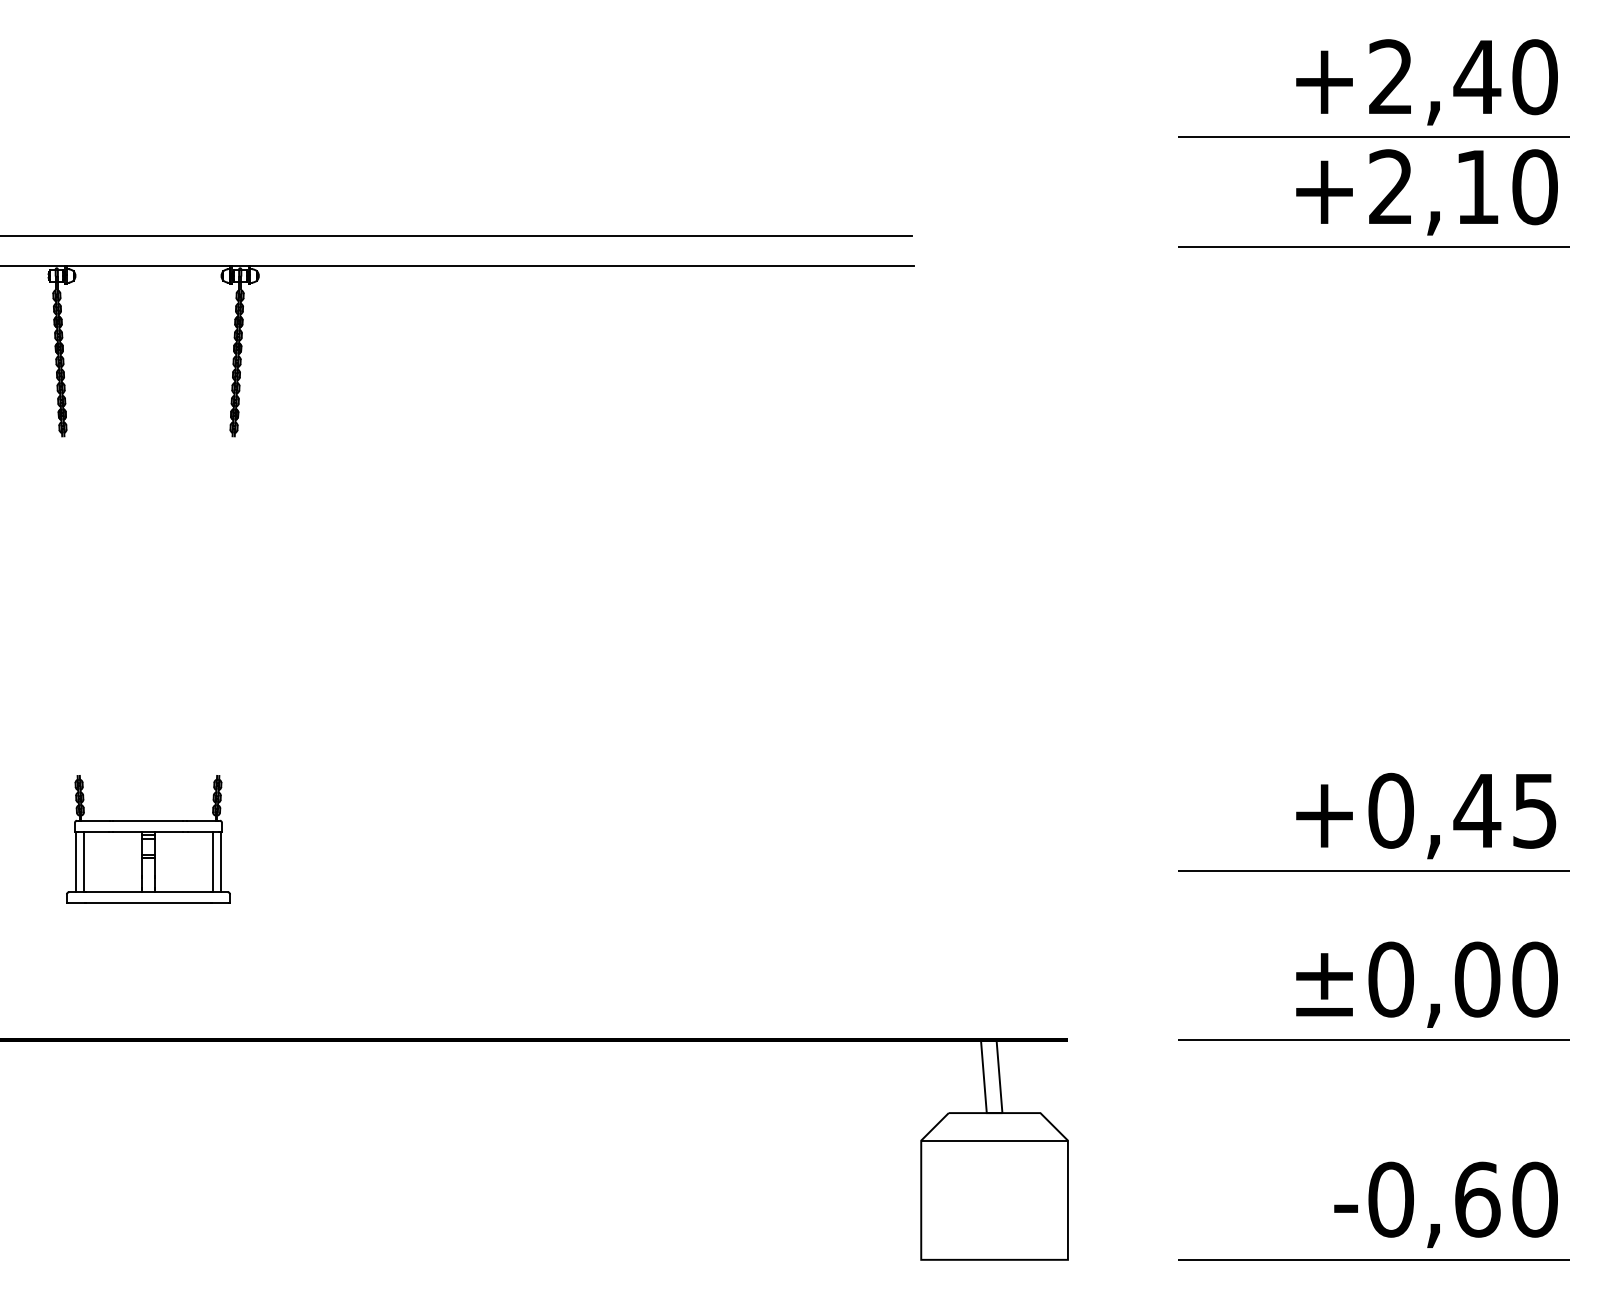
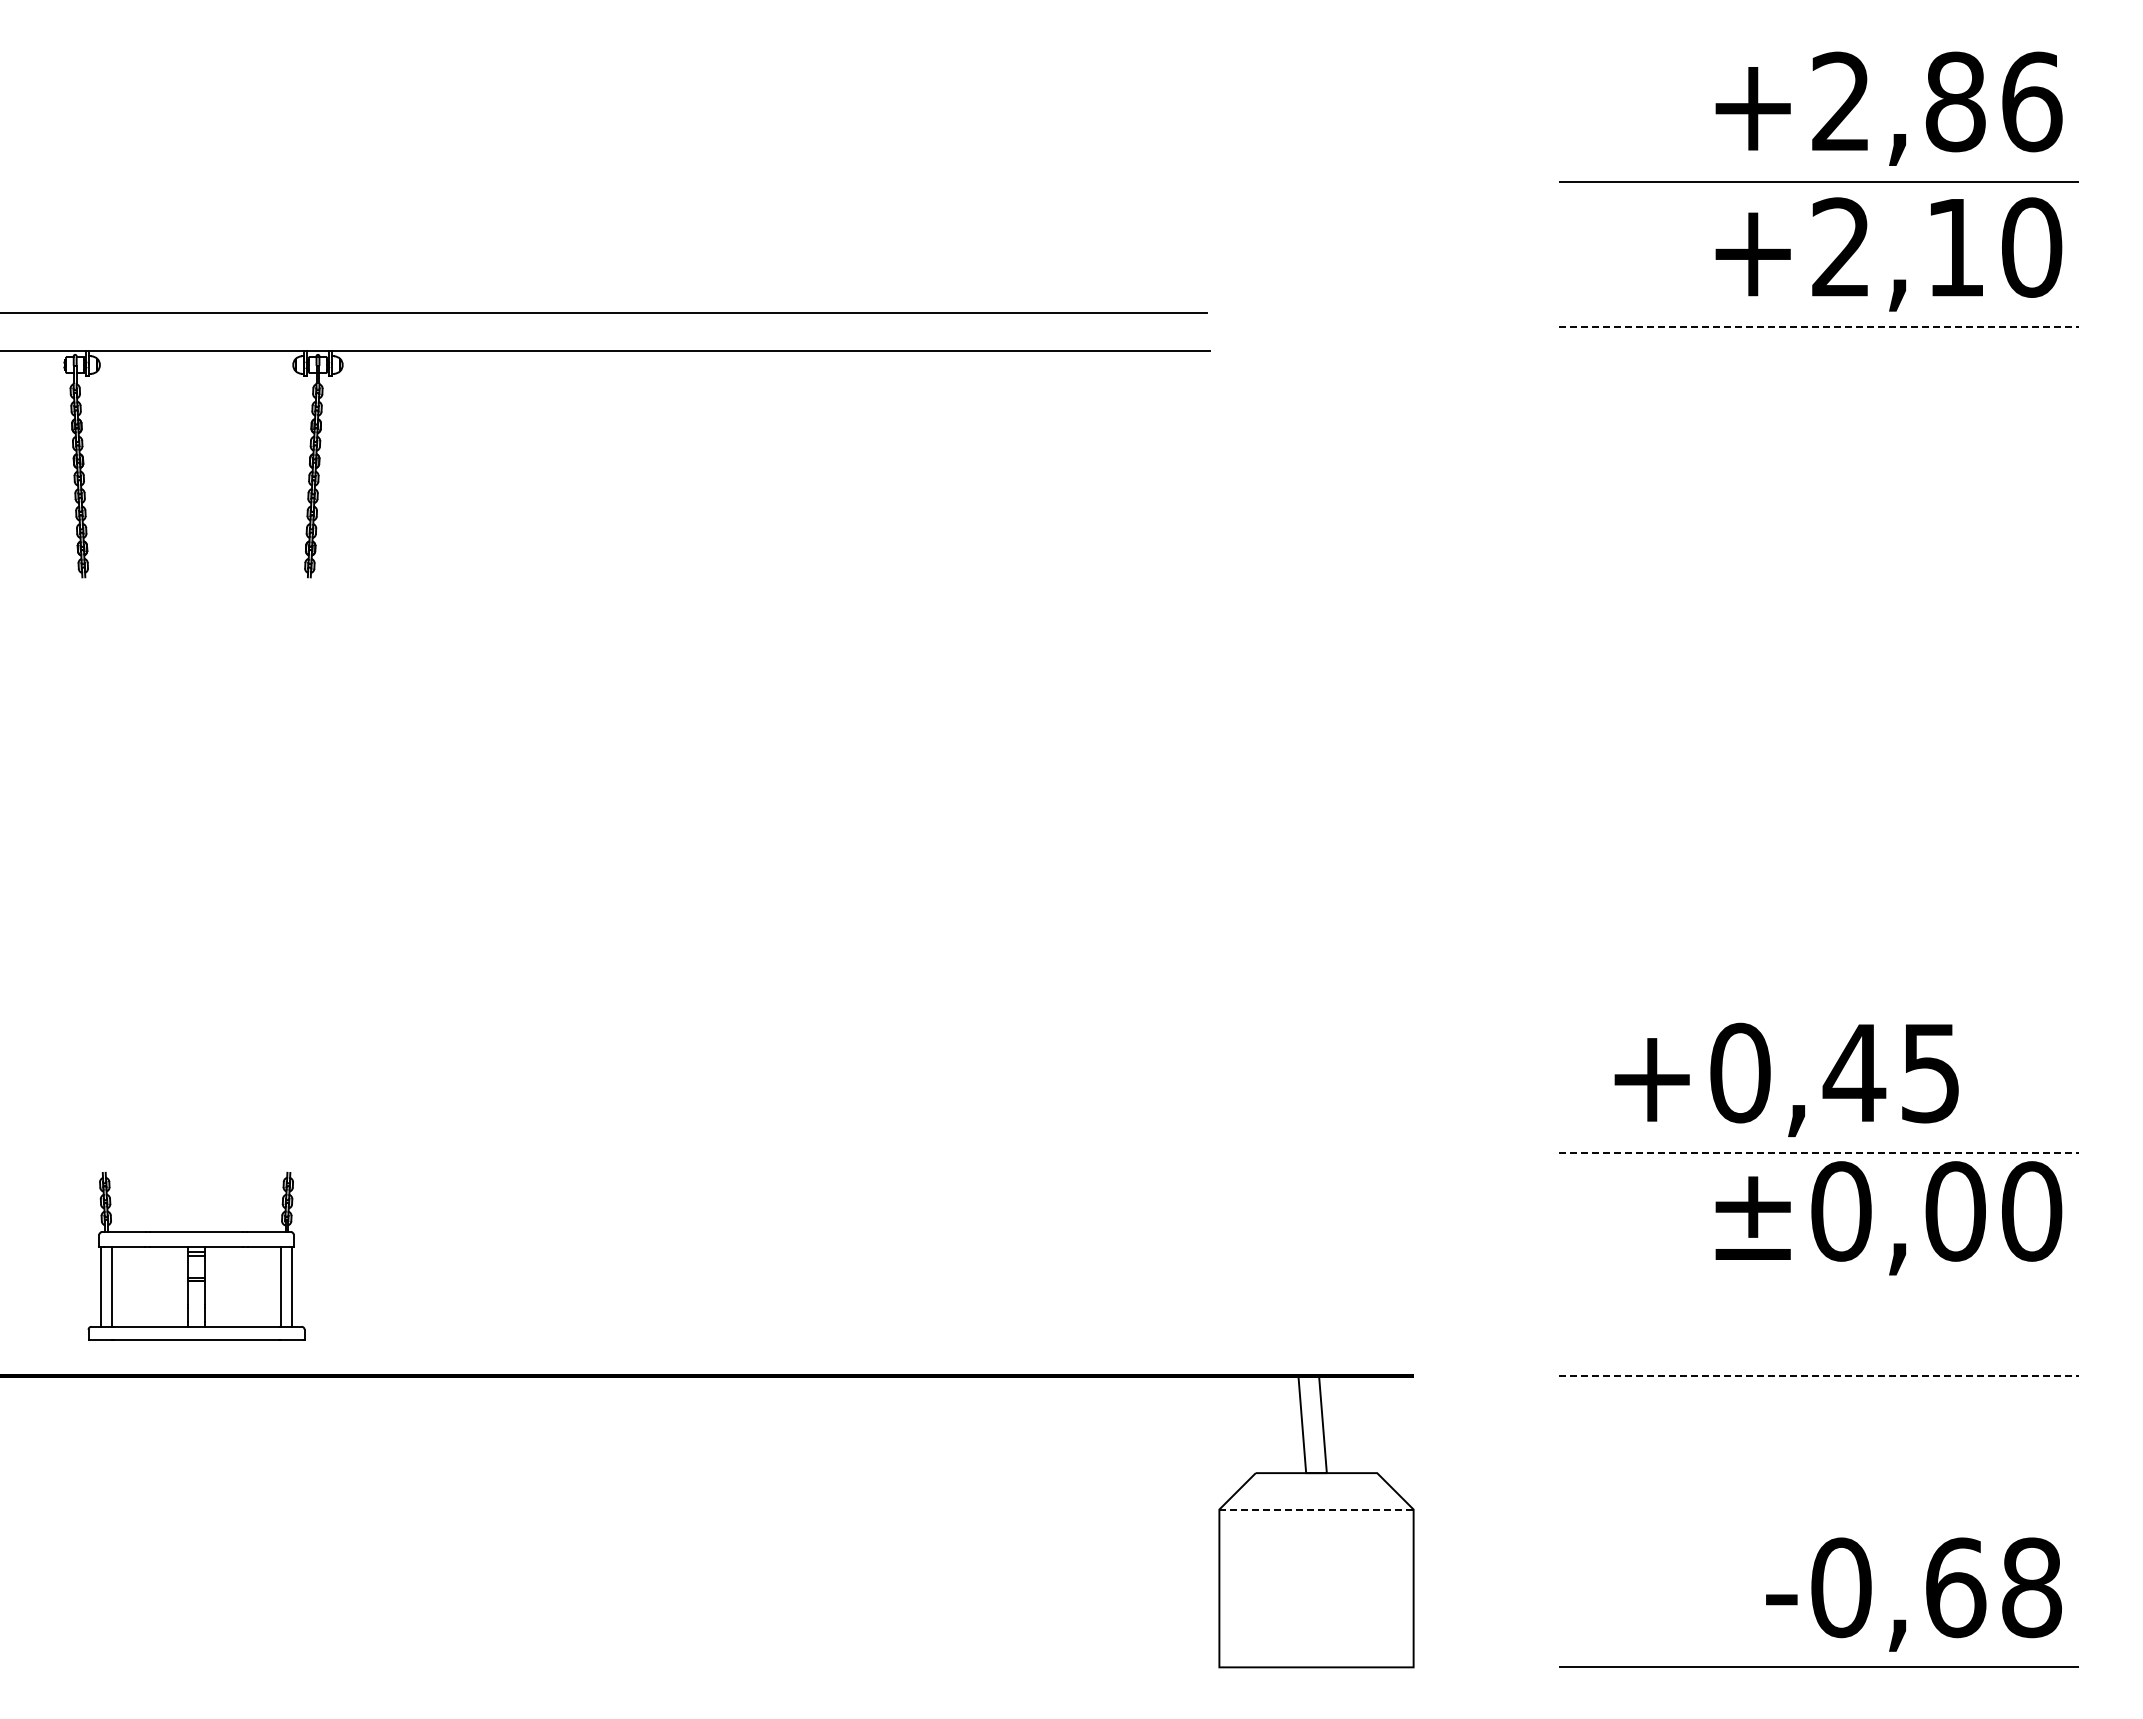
text: (1505, 76) -> (1992, 101), +2,40 -> +2,86
line: (1374, 247) -> (1819, 327), solid -> dashed
text: (1425, 815) -> (1786, 1079), moved
part: (148, 838) -> (196, 1255), moved
line: (1374, 870) -> (1819, 1152), solid -> dashed
text: (1426, 984) -> (1888, 1218), moved
line: (1374, 1040) -> (1819, 1376), solid -> dashed
line: (995, 1140) -> (1317, 1509), solid -> dashed
text: (1535, 1199) -> (2032, 1587), -0,60 -> -0,68

